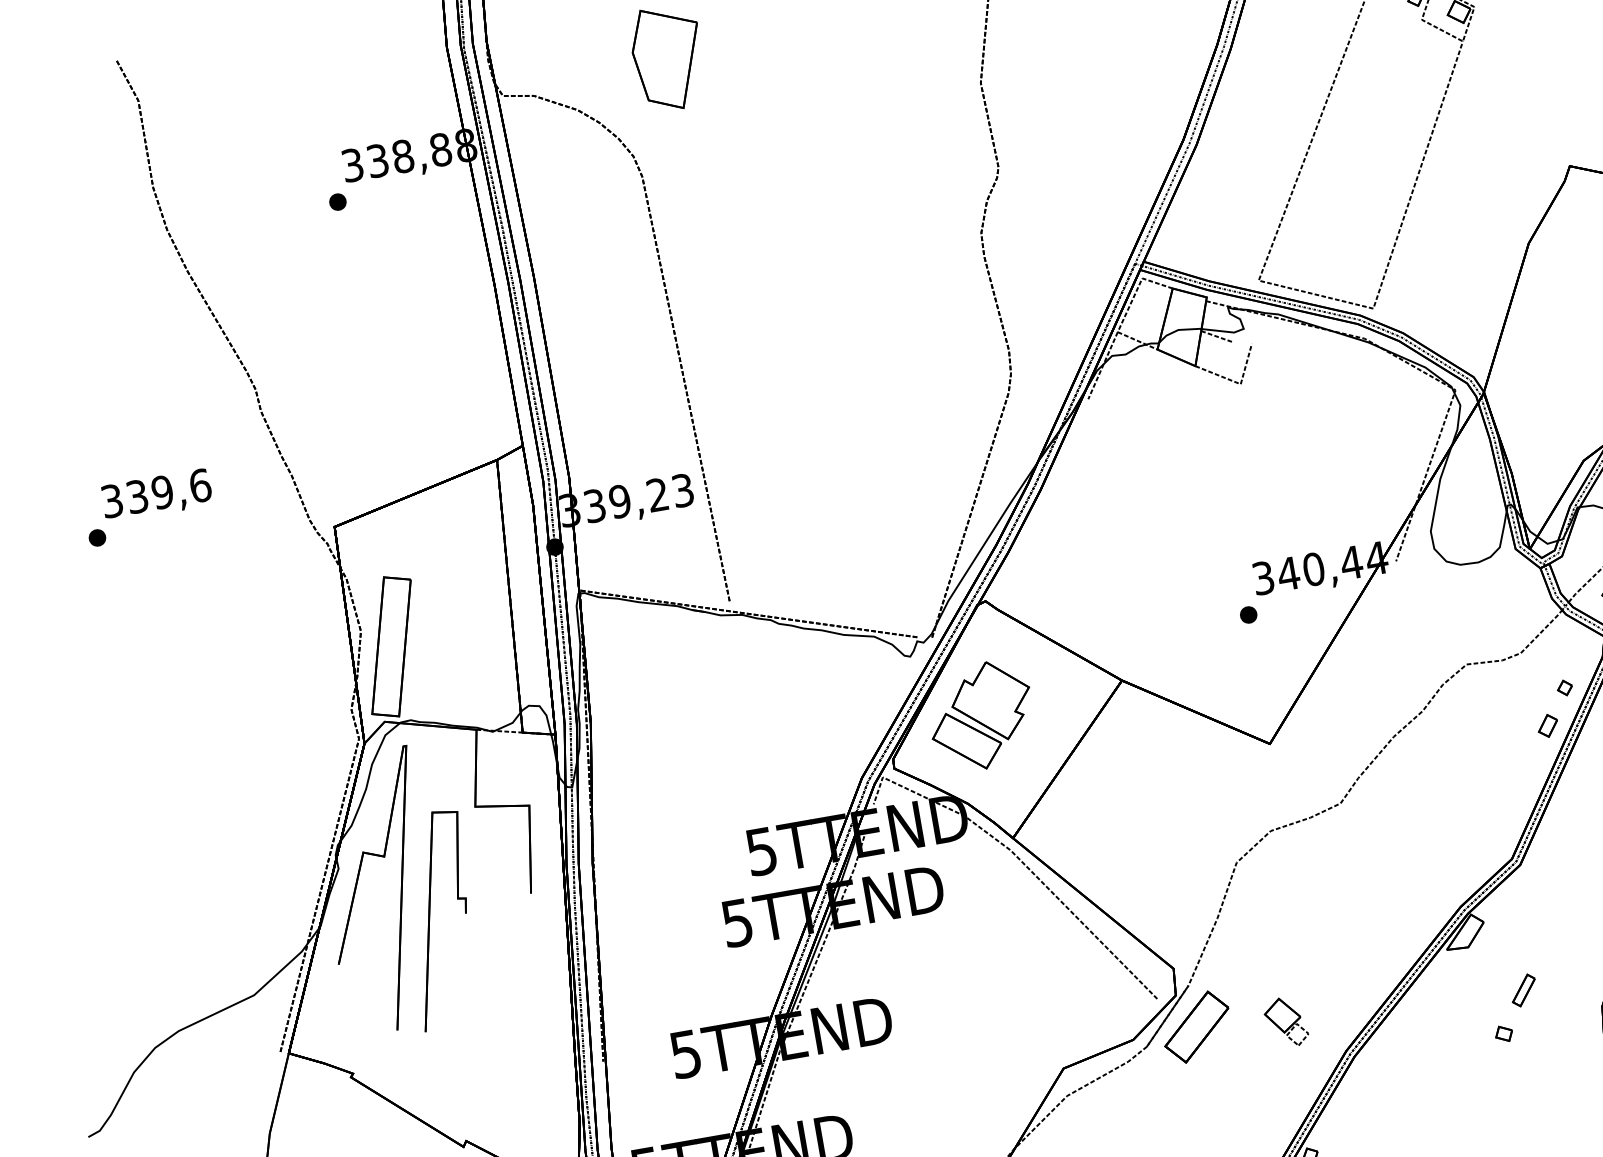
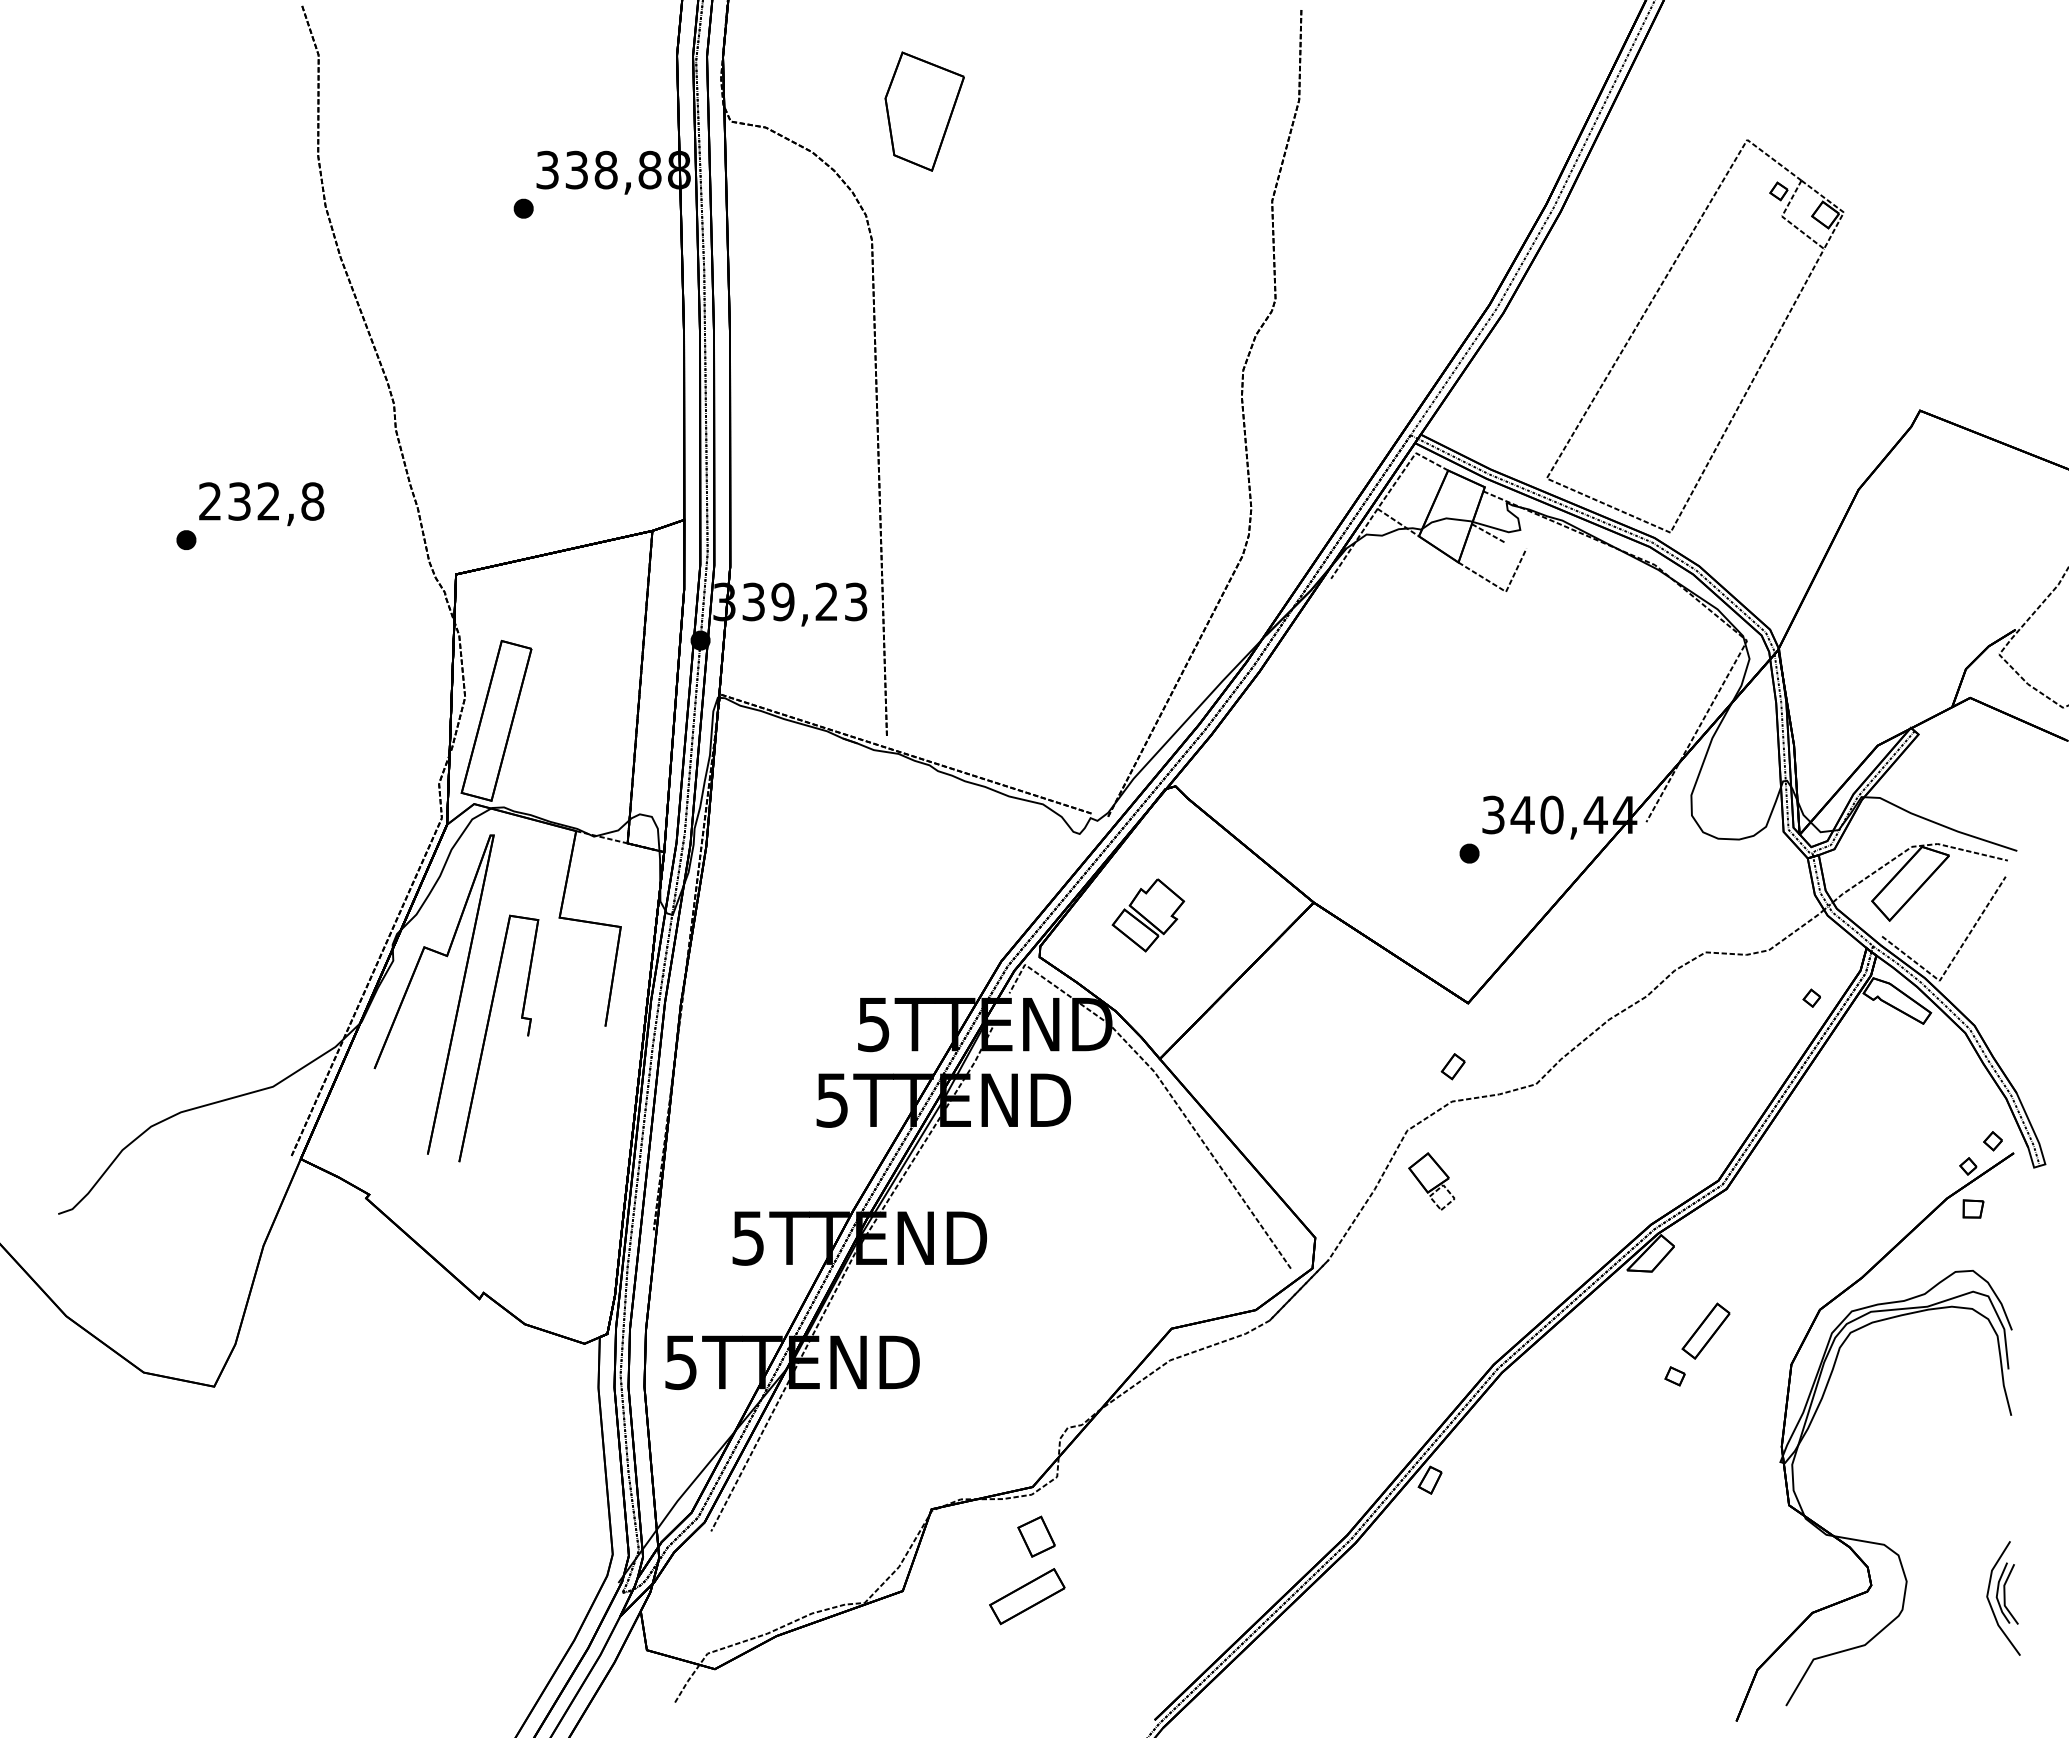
text: (156, 493) -> (261, 501), 339,6 -> 232,8
part: (981, 716) -> (1148, 915), size x0.6
part: (1547, 725) -> (1452, 1066), moved
part: (1523, 990) -> (1705, 1331), size x1.6
part: (1286, 1022) -> (1431, 1181), moved
part: (1196, 1027) -> (1329, 1308), removed

